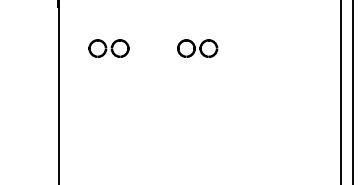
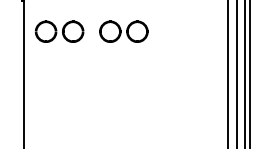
part: (108, 48) -> (59, 31), size x1.67
part: (197, 48) -> (123, 31), size x1.67

